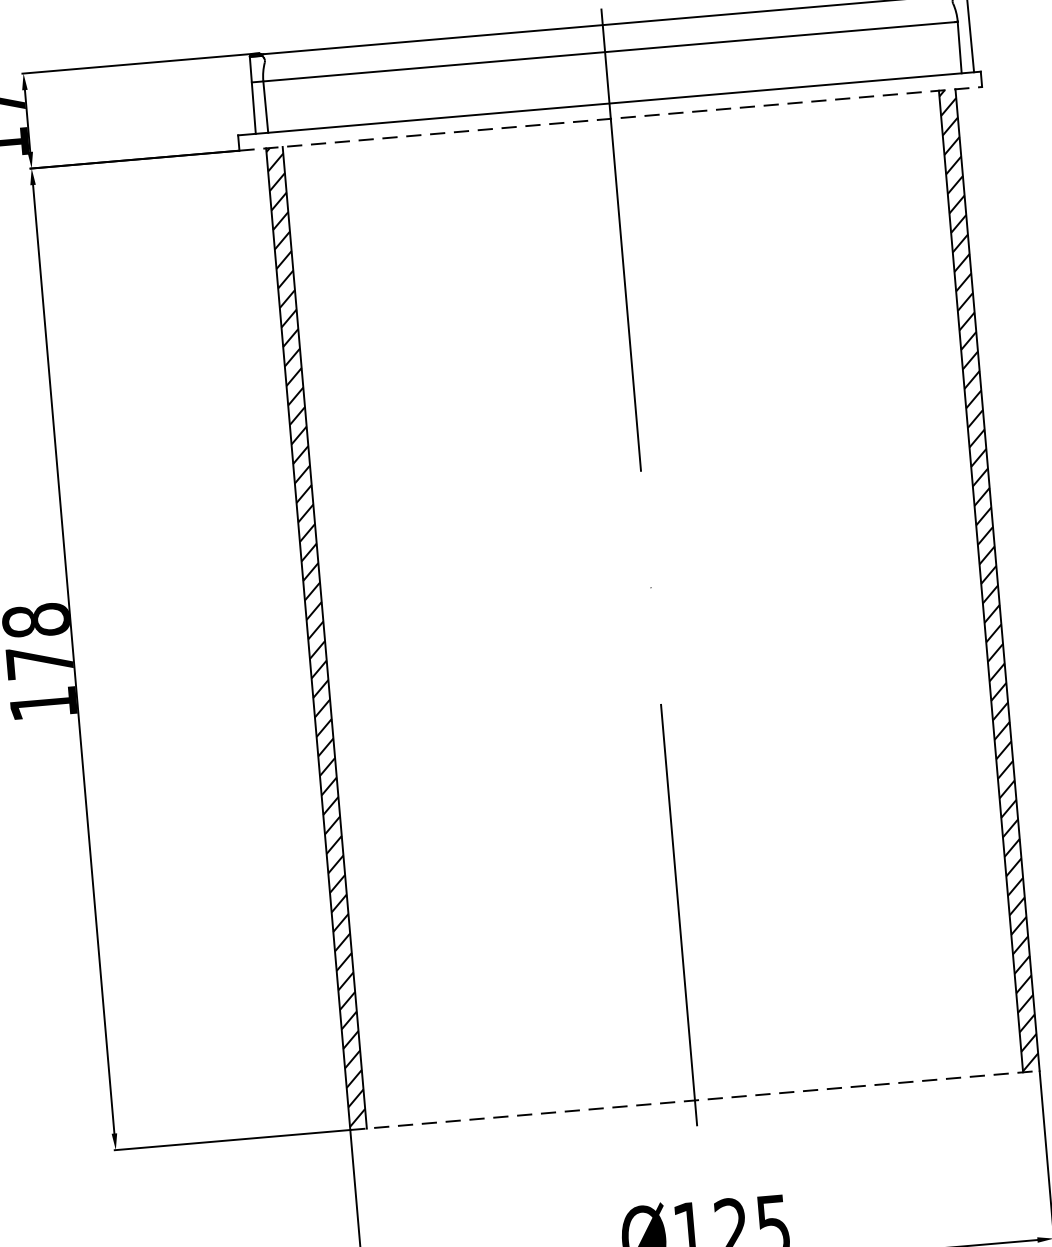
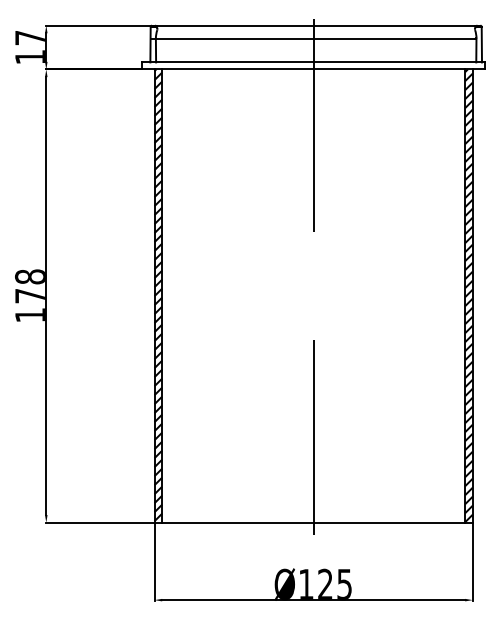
line: (612, 118) -> (314, 69), dashed -> solid
line: (696, 1099) -> (314, 522), dashed -> solid

